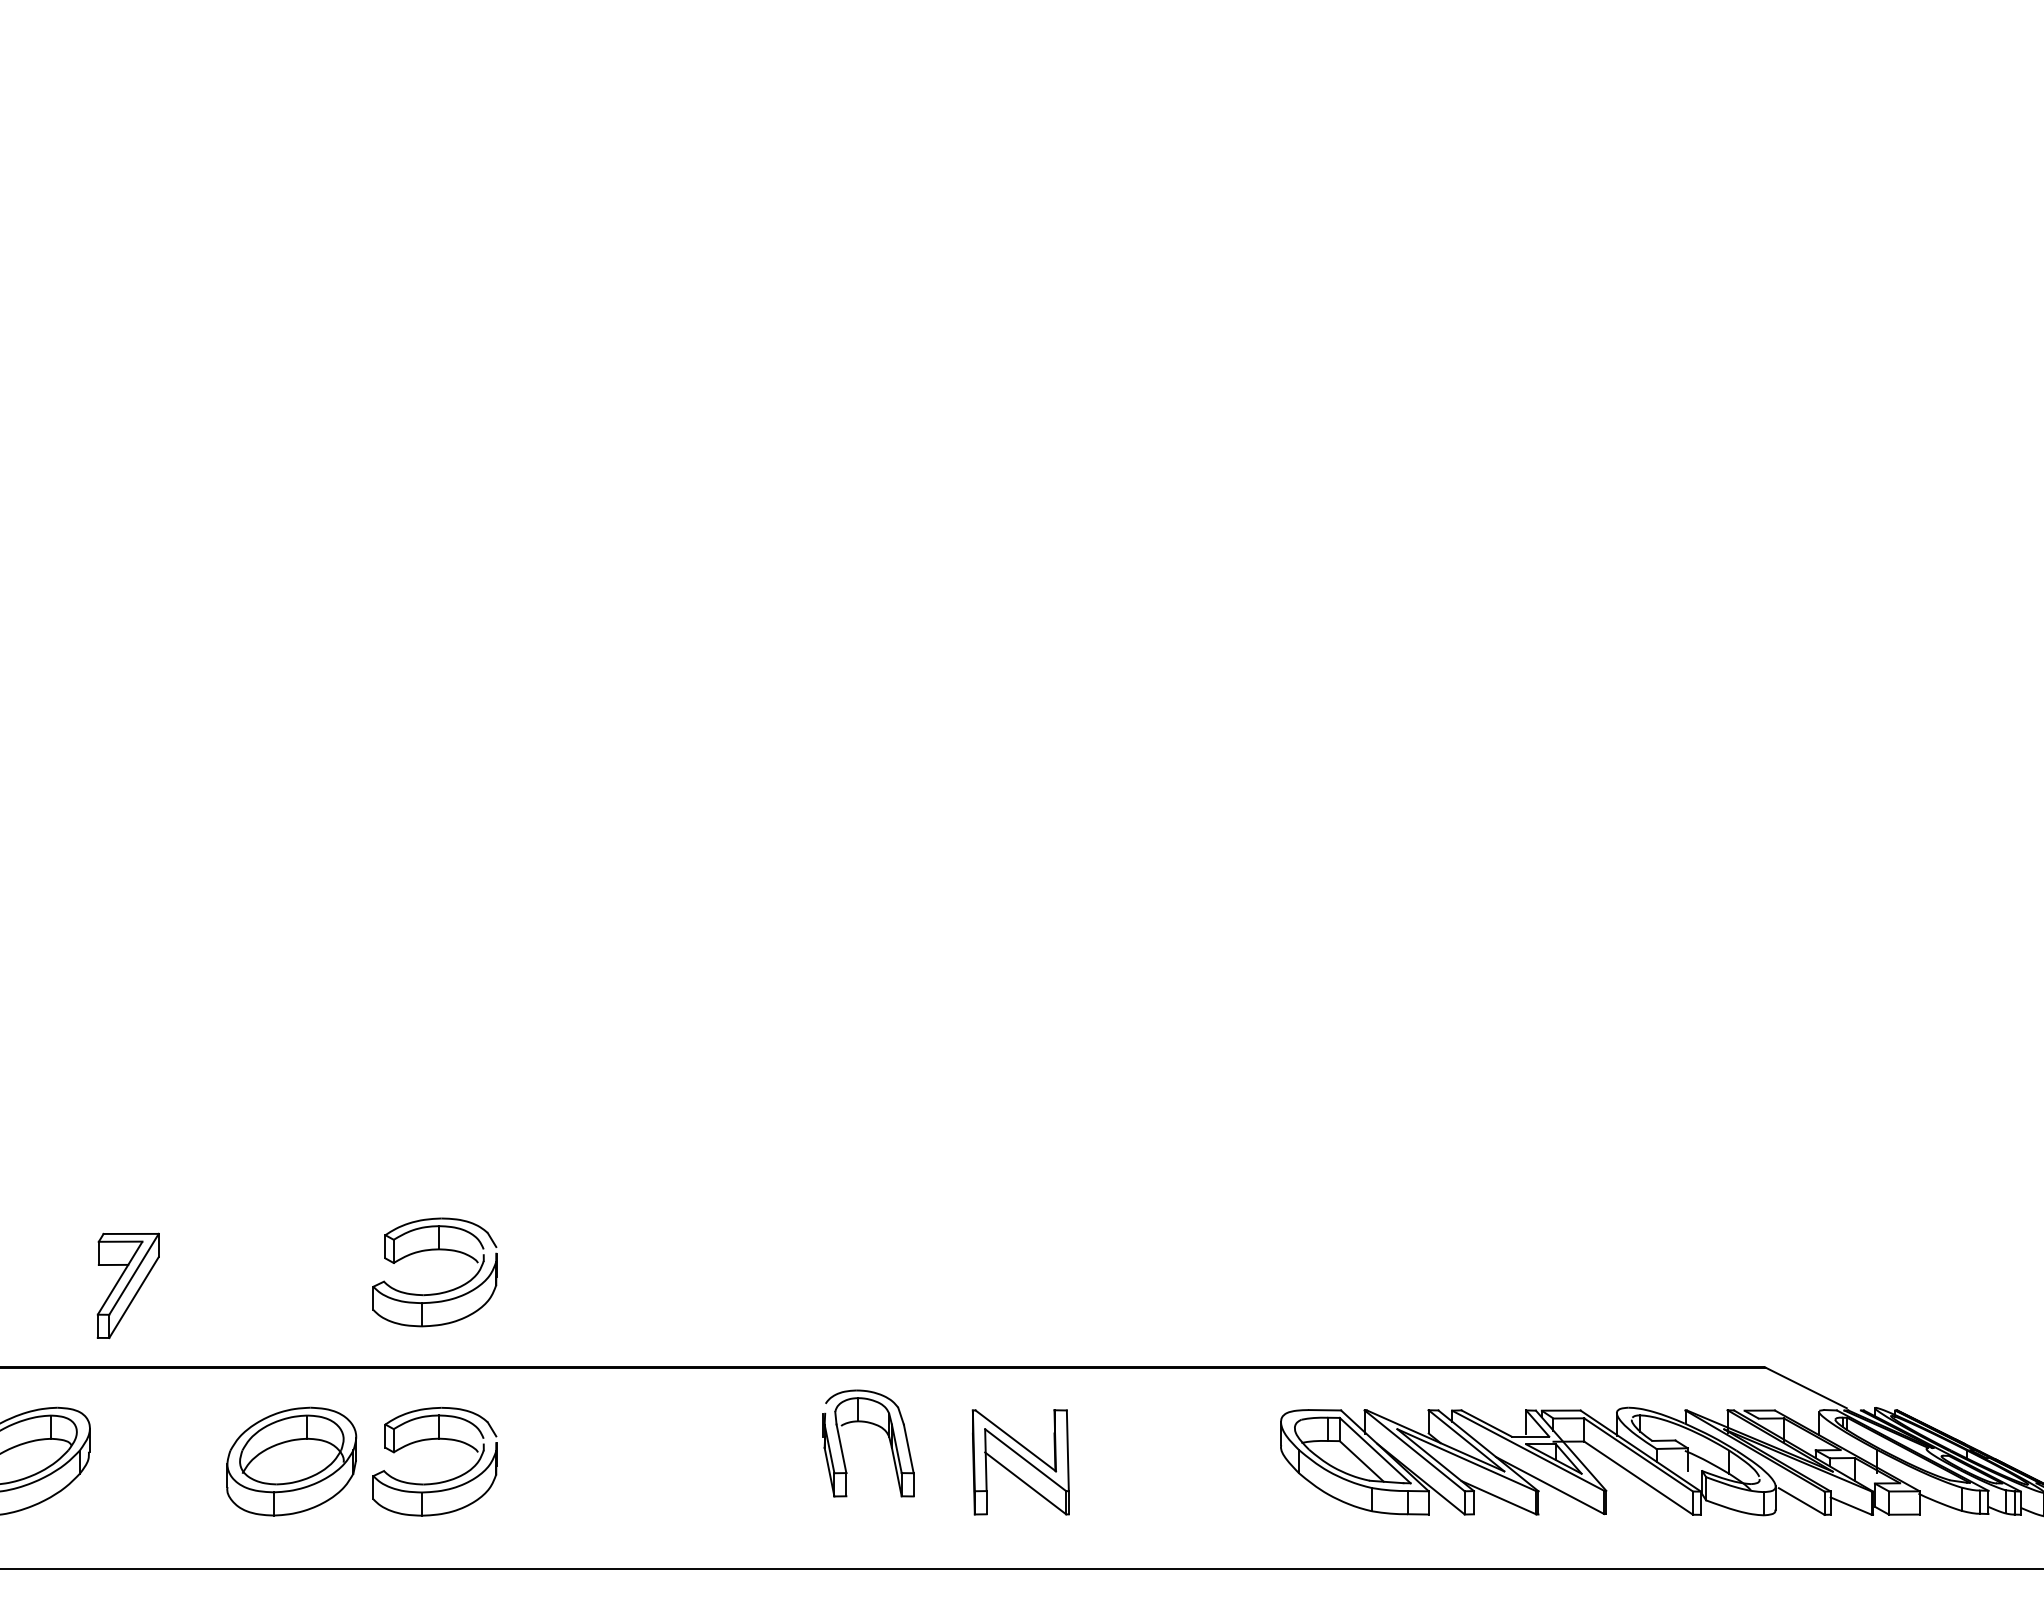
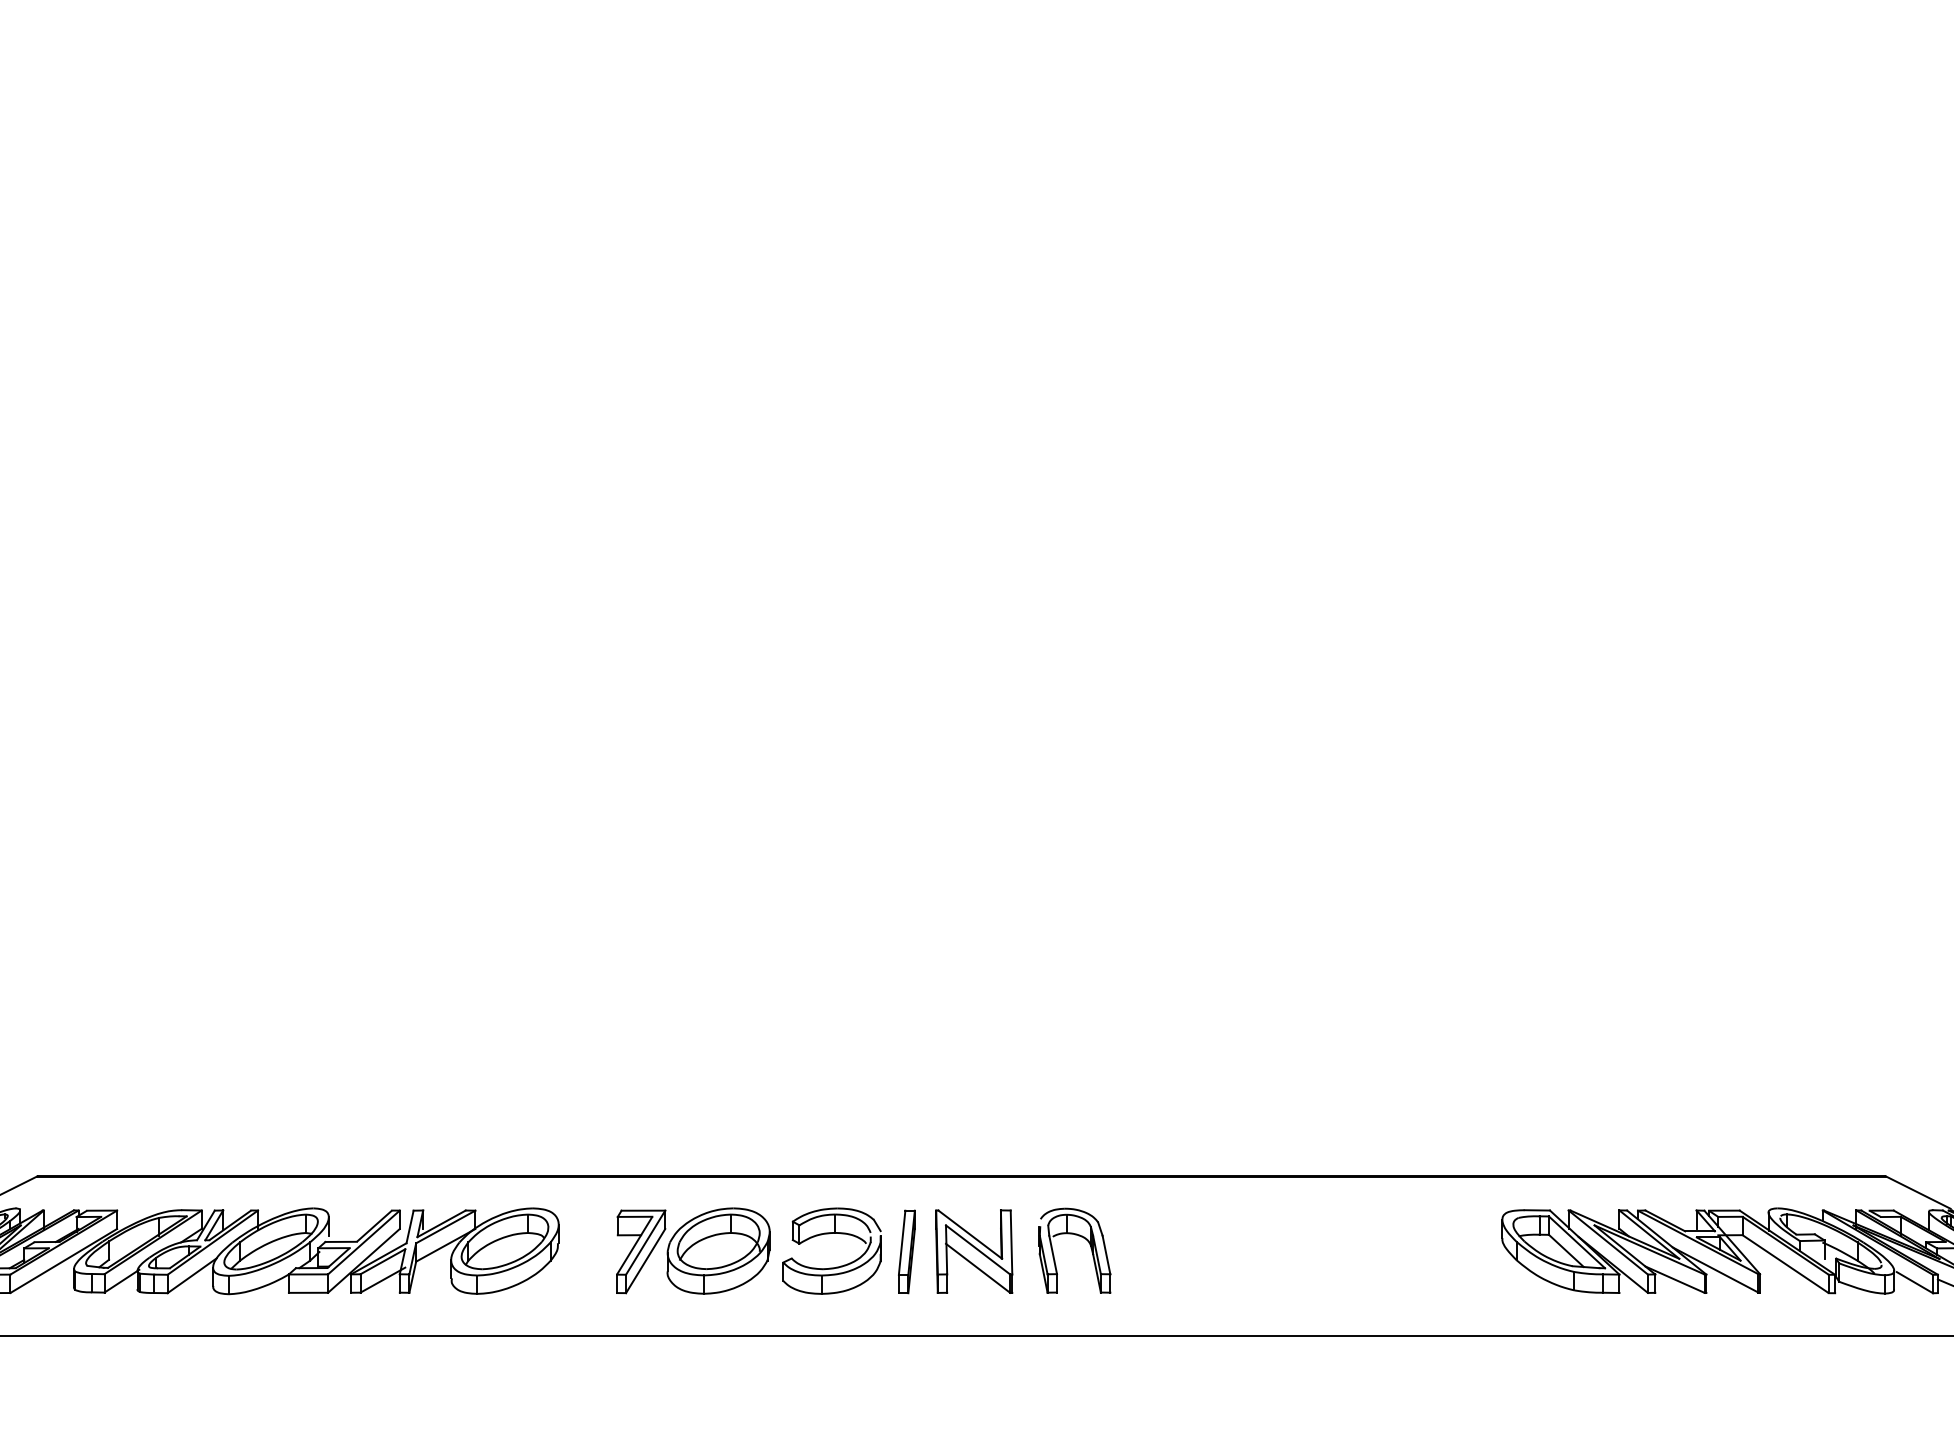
part: (431, 1251) -> (829, 1084), removed
part: (128, 1285) -> (641, 1251), moved
part: (873, 1425) -> (1078, 1236), moved
part: (528, 1462) -> (906, 1251), added
part: (1021, 1462) -> (974, 1251), moved

